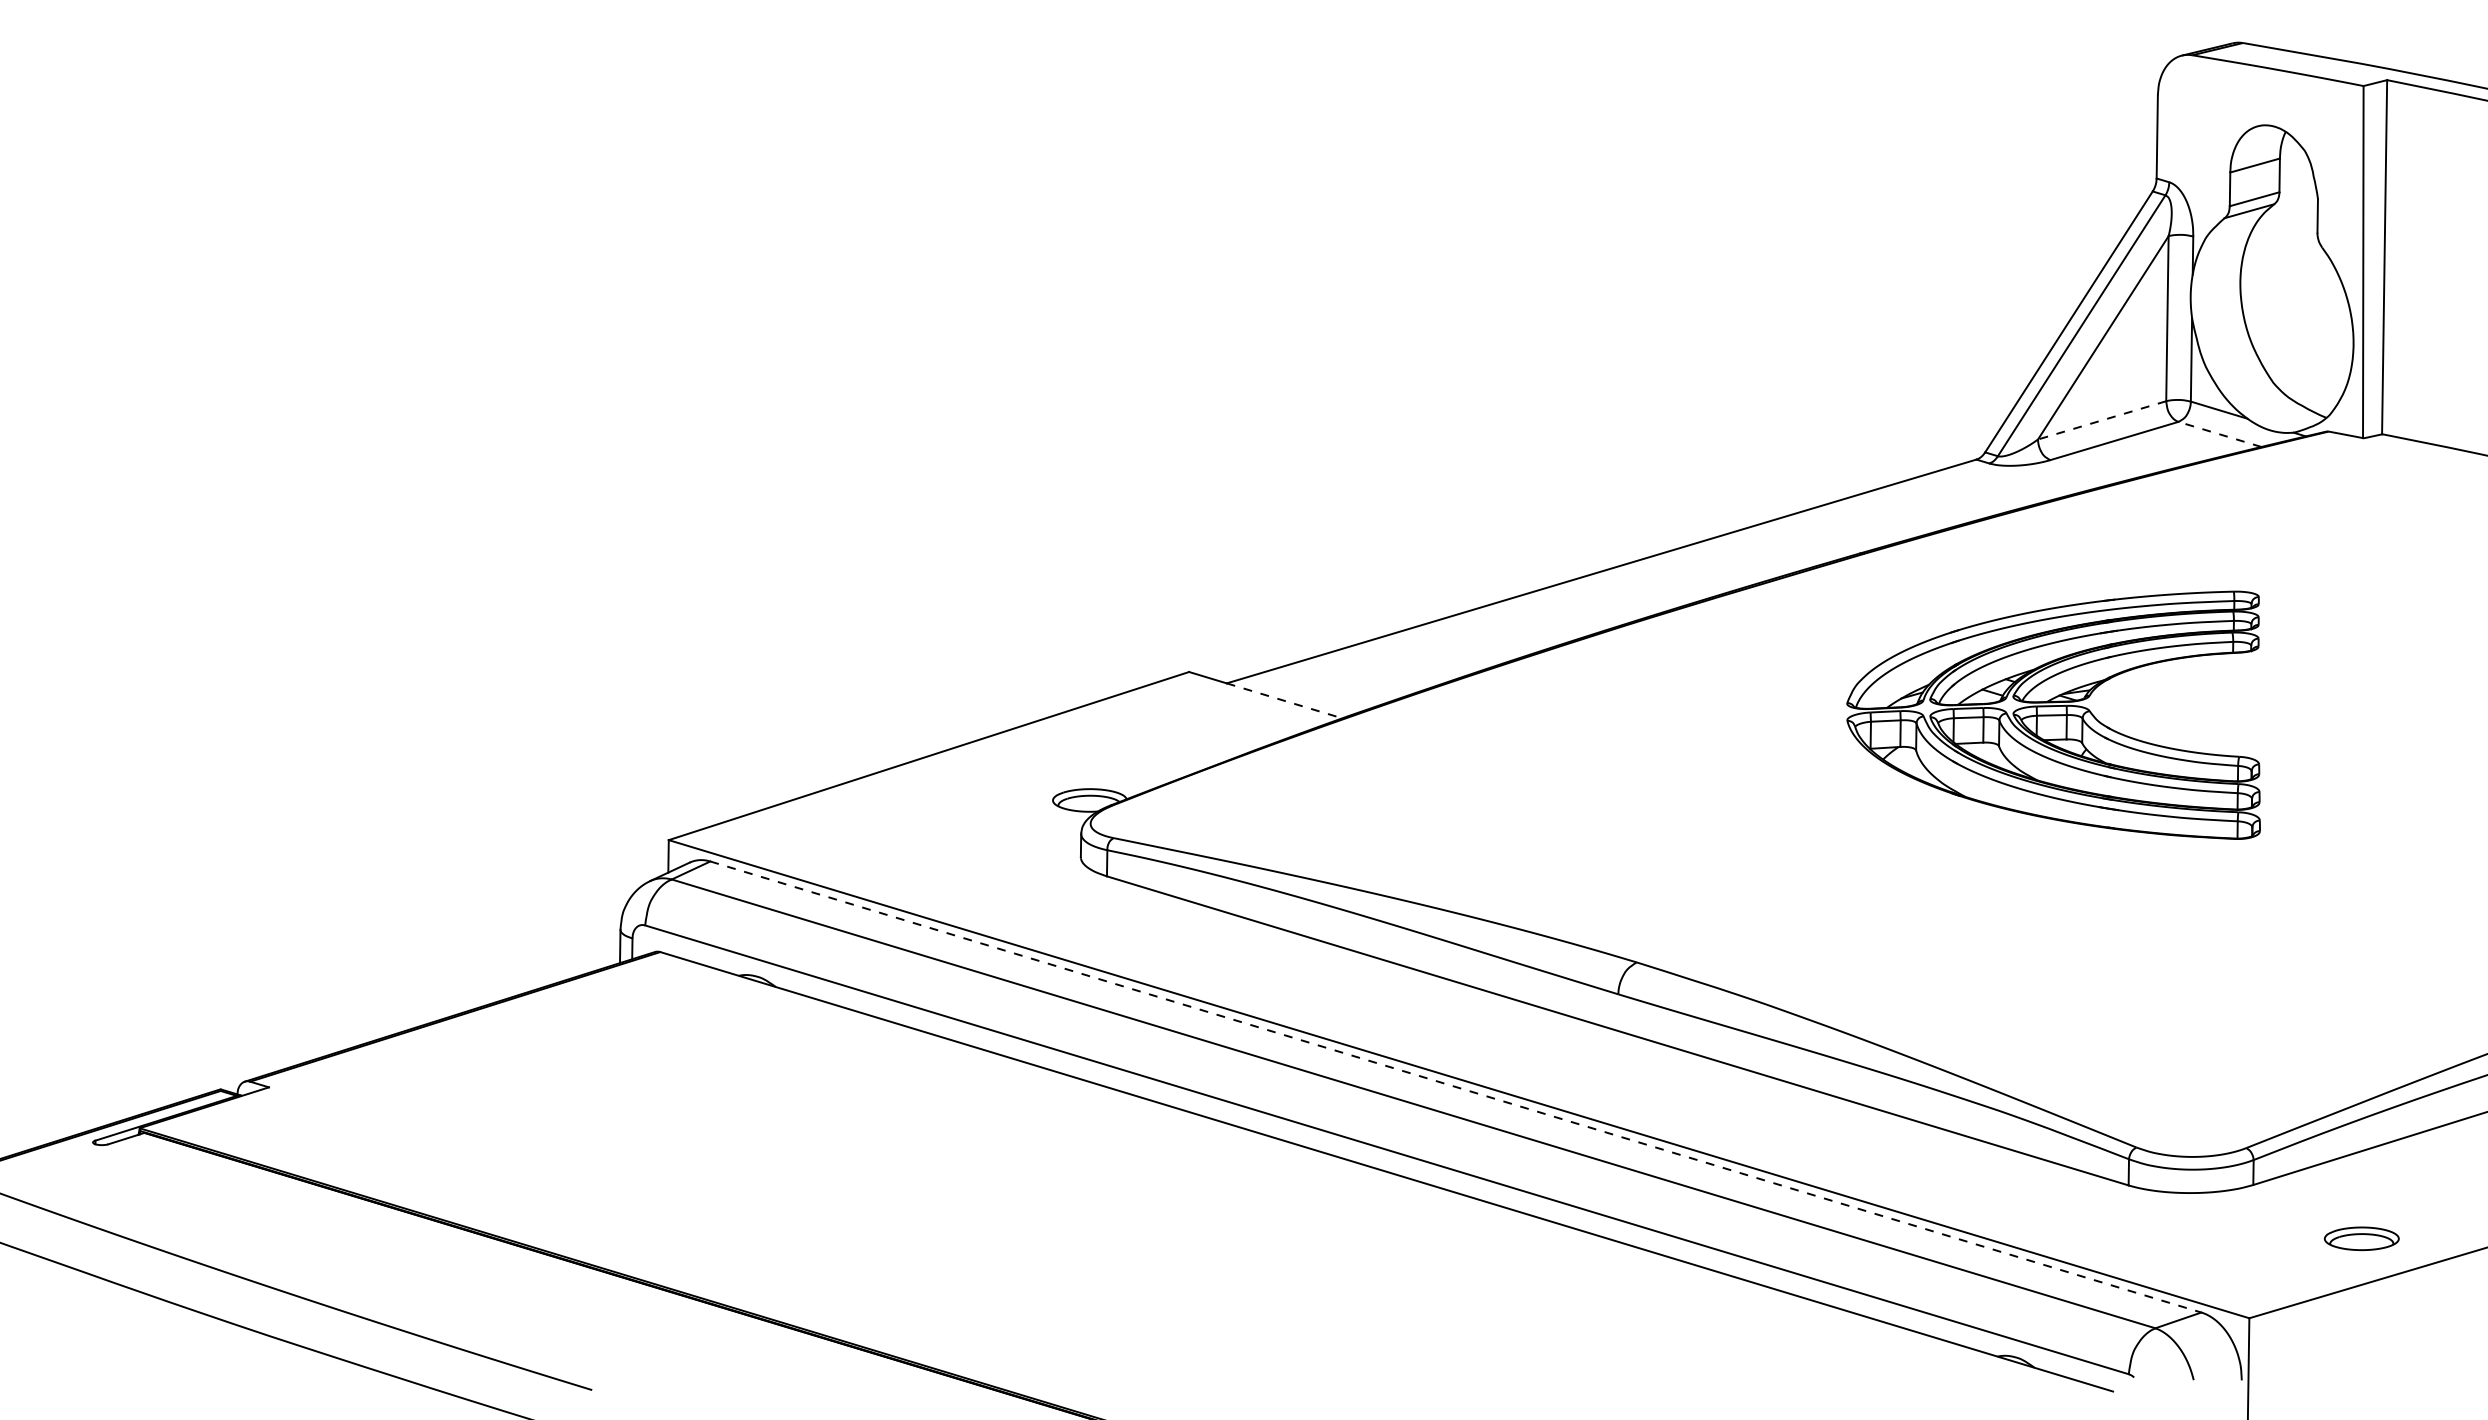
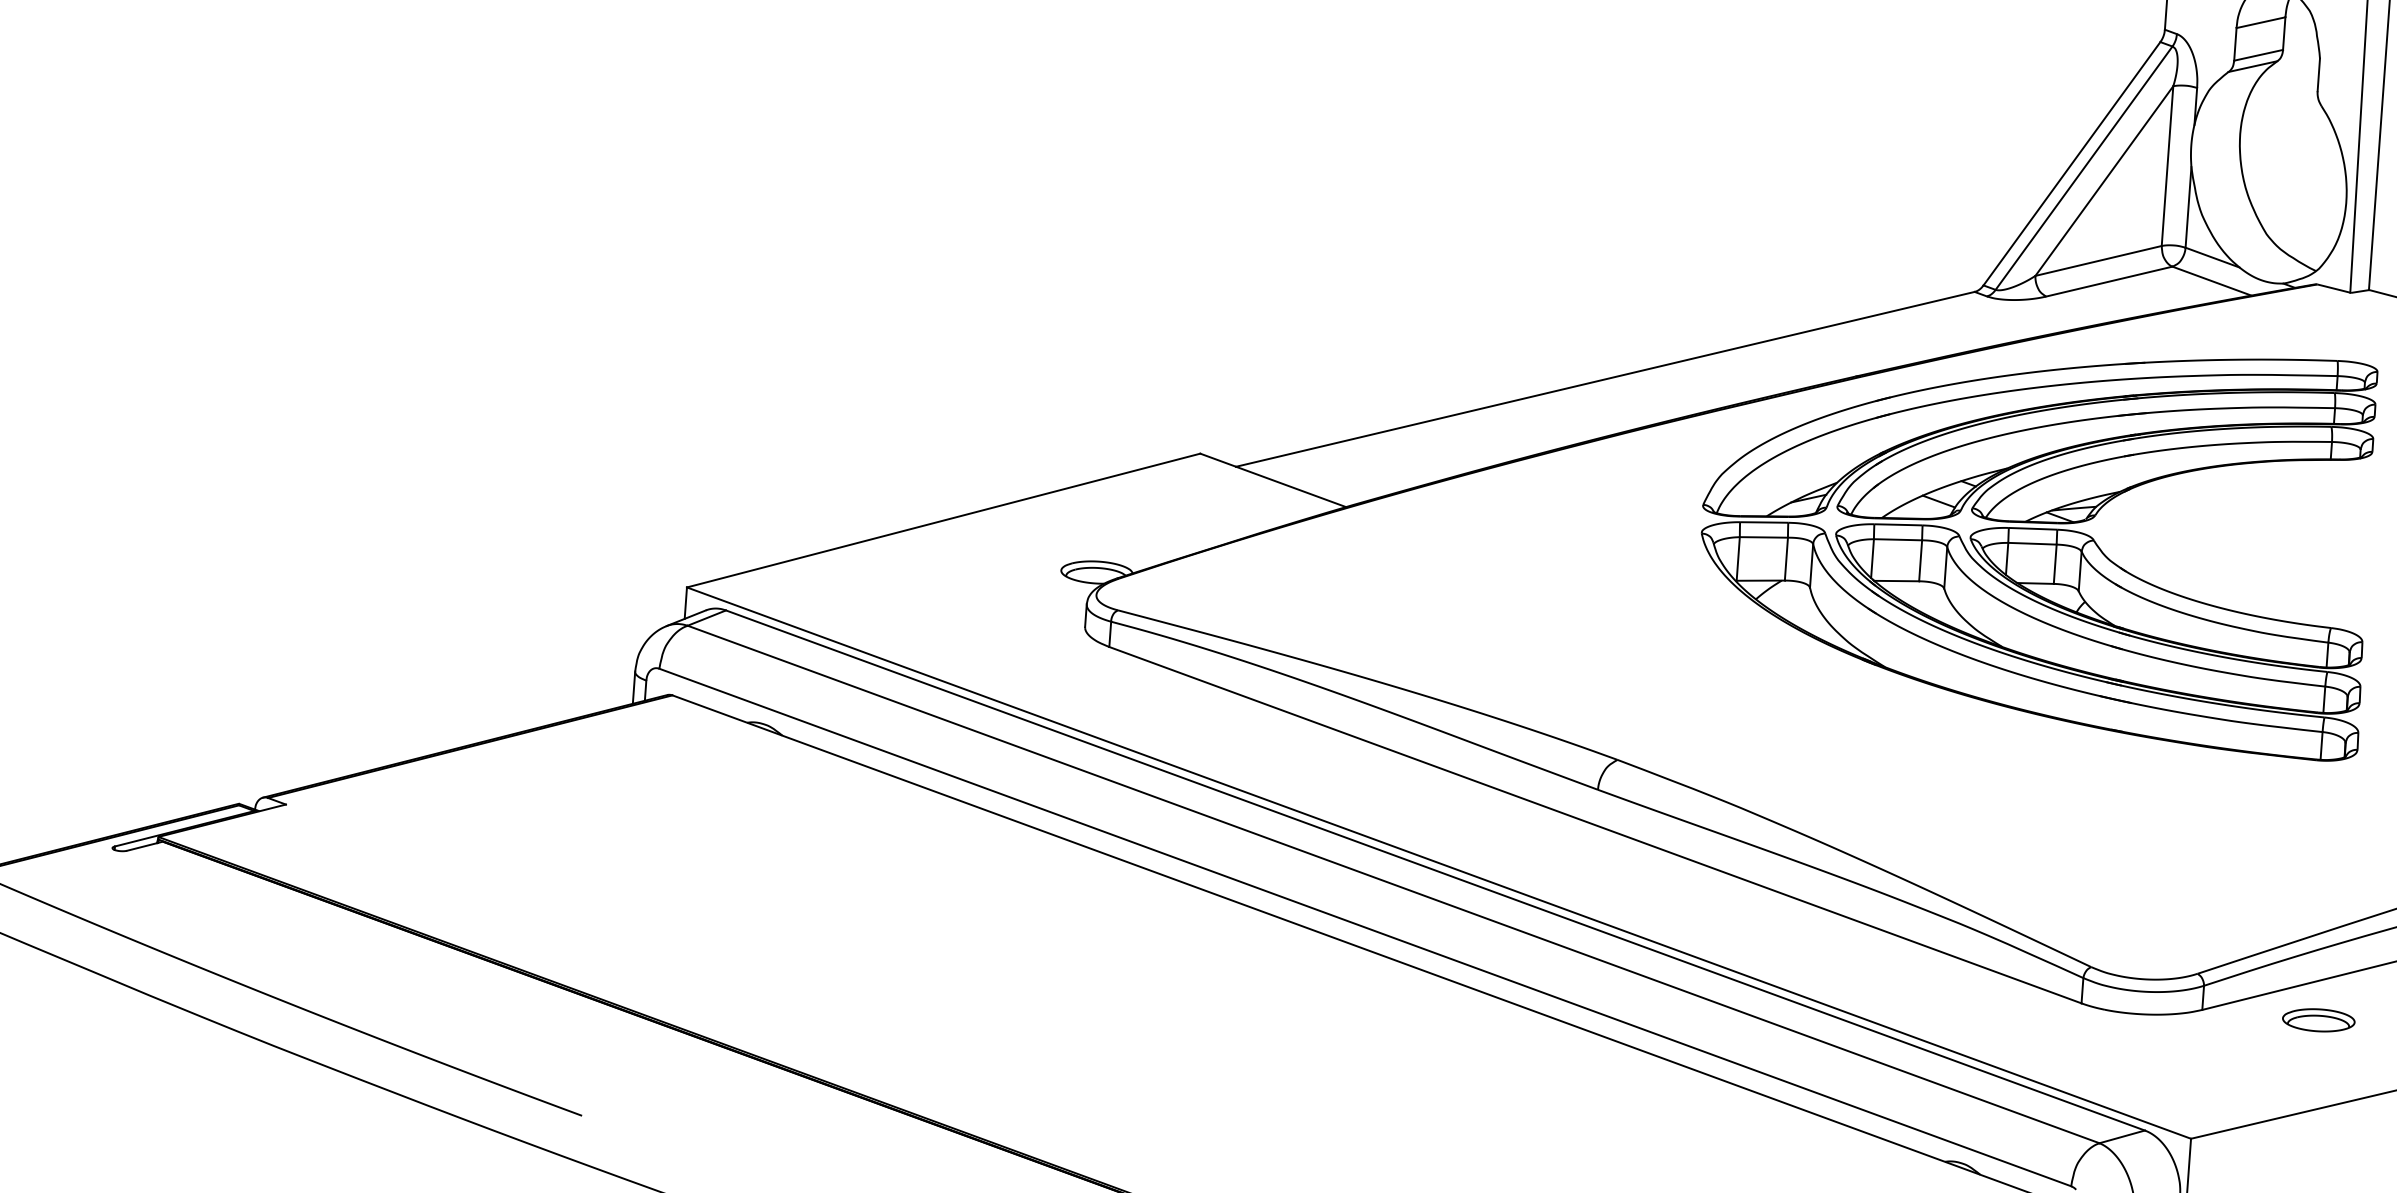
line: (2102, 420) -> (2098, 261), dashed -> solid
line: (2219, 434) -> (2211, 281), dashed -> solid
line: (1284, 700) -> (1291, 486), dashed -> solid
part: (2053, 715) -> (2035, 544), size x1.67
line: (1455, 1087) -> (1435, 870), dashed -> solid
part: (2361, 1238) -> (2318, 1020), moved

